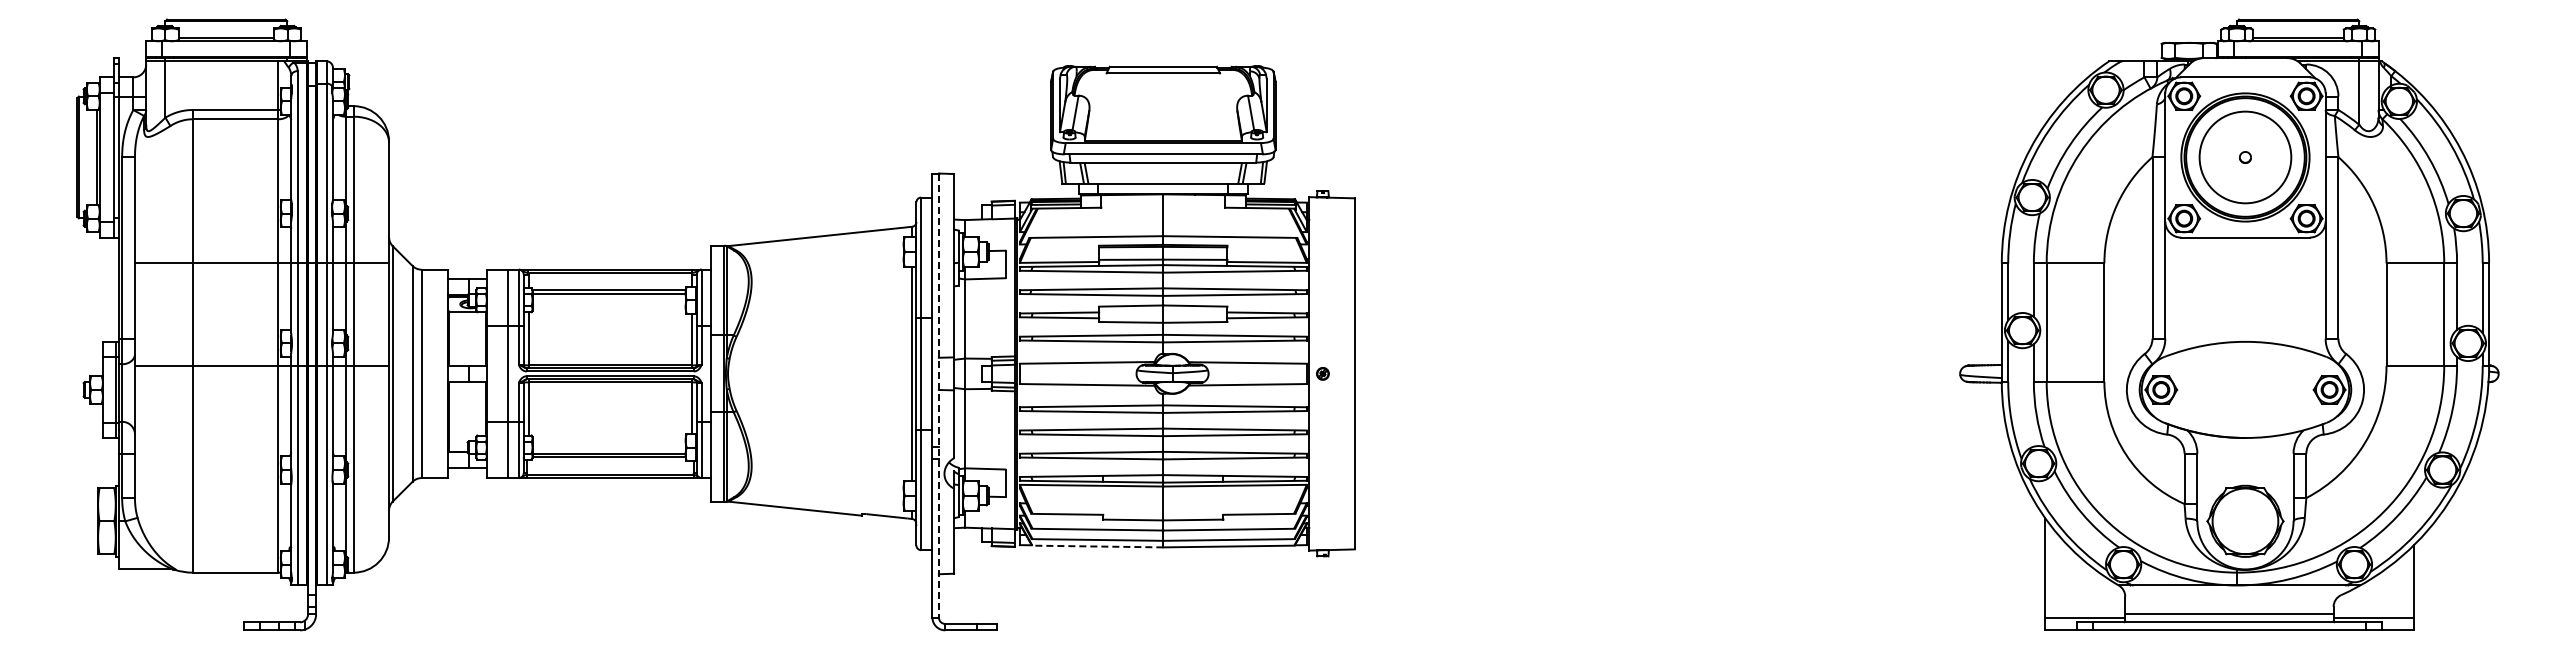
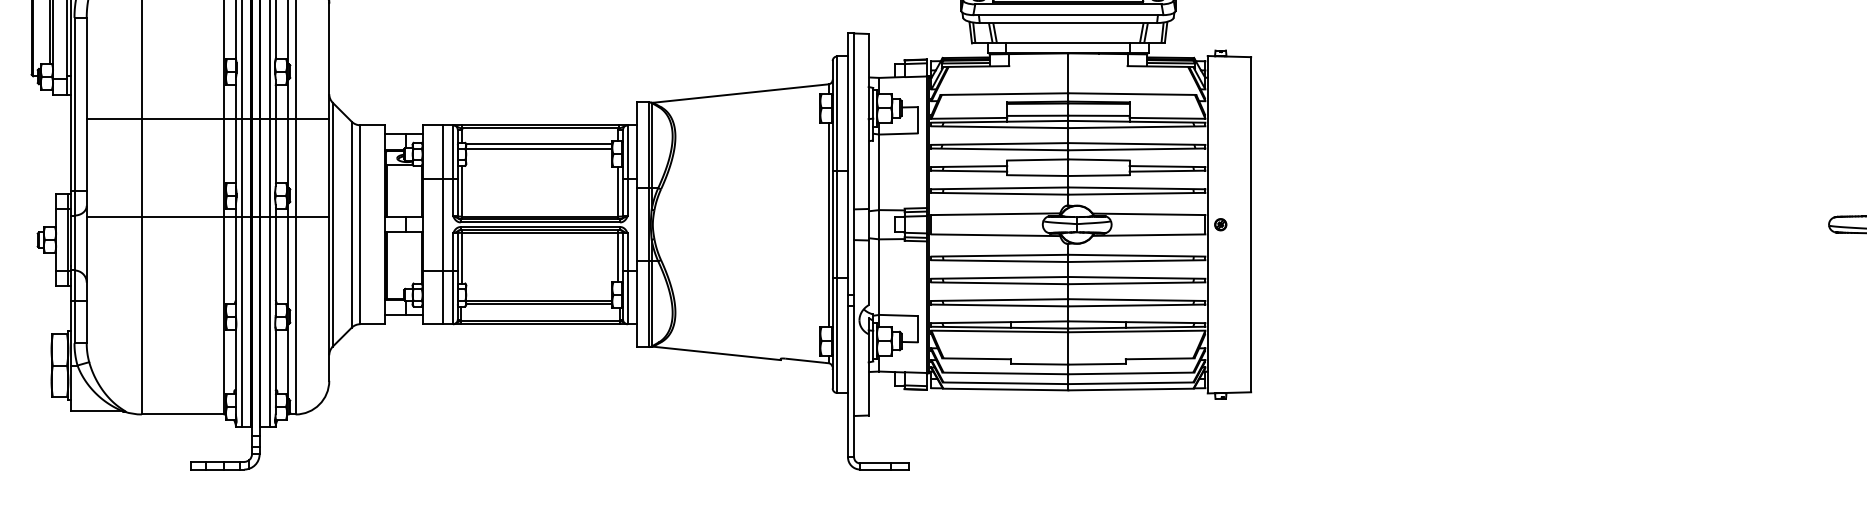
line: (938, 396) -> (853, 246), dashed -> solid
line: (1097, 546) -> (1005, 389), dashed -> solid

